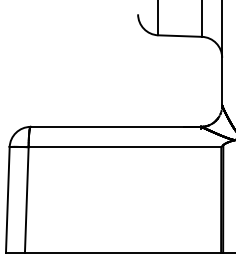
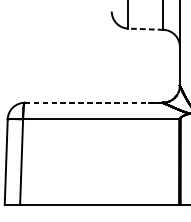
line: (180, 36) -> (146, 29), solid -> dashed
line: (116, 126) -> (94, 102), solid -> dashed

